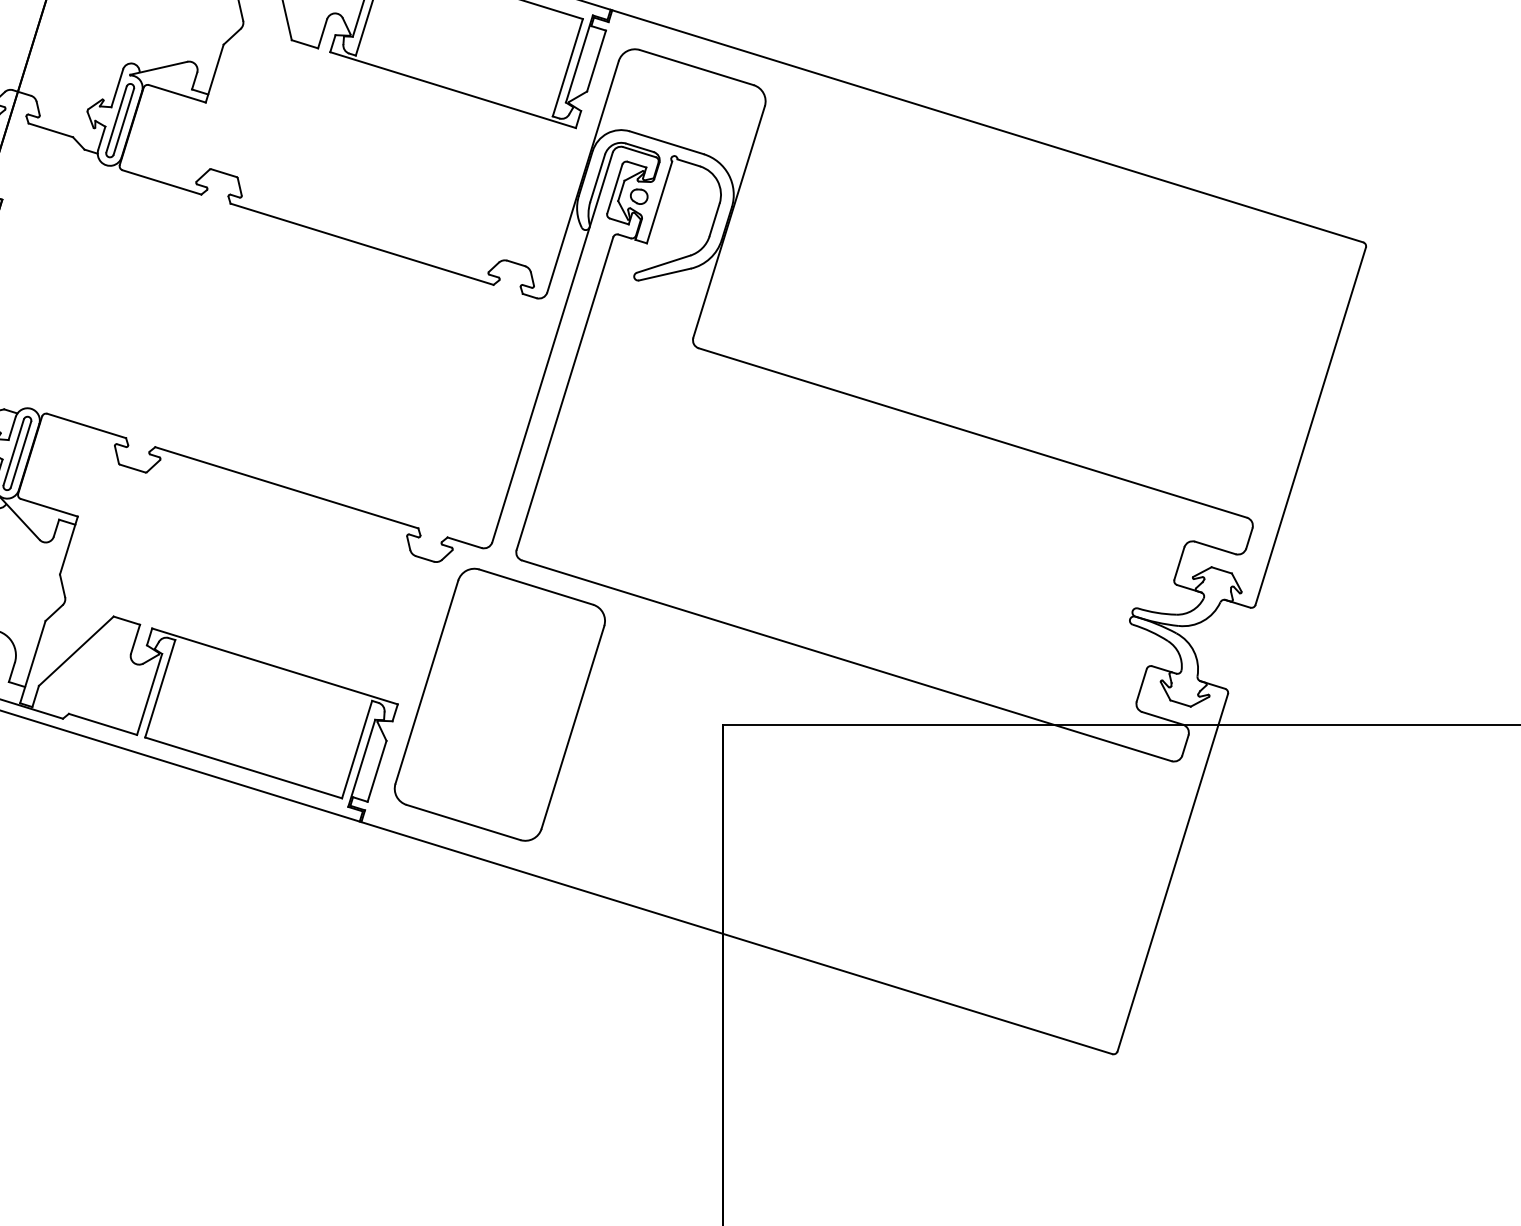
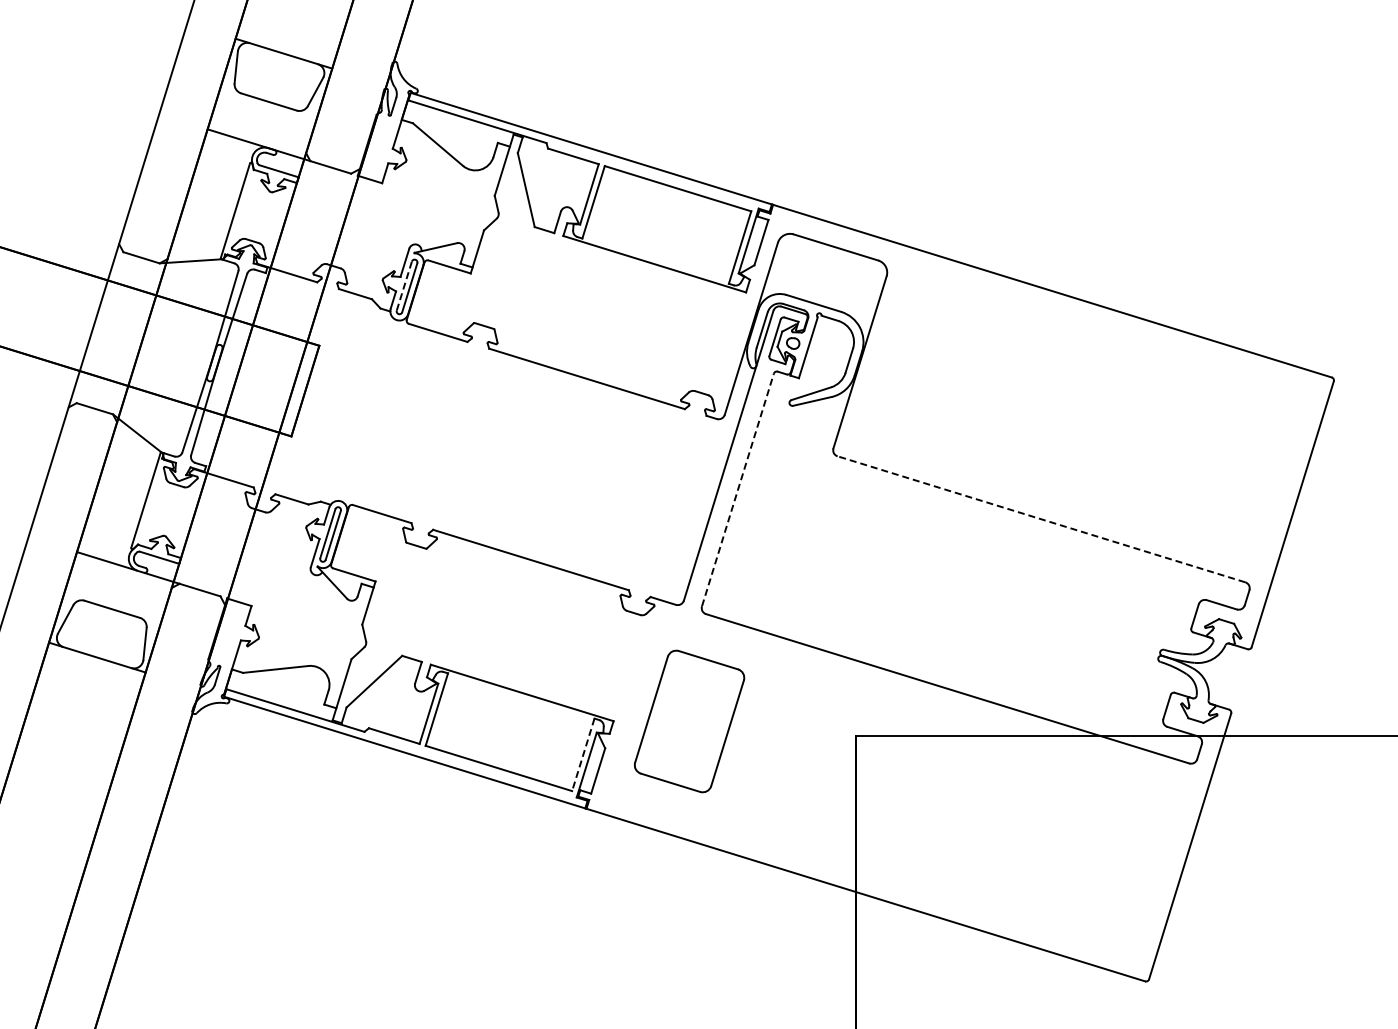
line: (116, 120) -> (404, 286), solid -> dashed
line: (564, 394) -> (737, 490), solid -> dashed
line: (972, 433) -> (1041, 519), solid -> dashed
part: (499, 704) -> (689, 721), size x0.7
line: (357, 749) -> (583, 754), solid -> dashed

